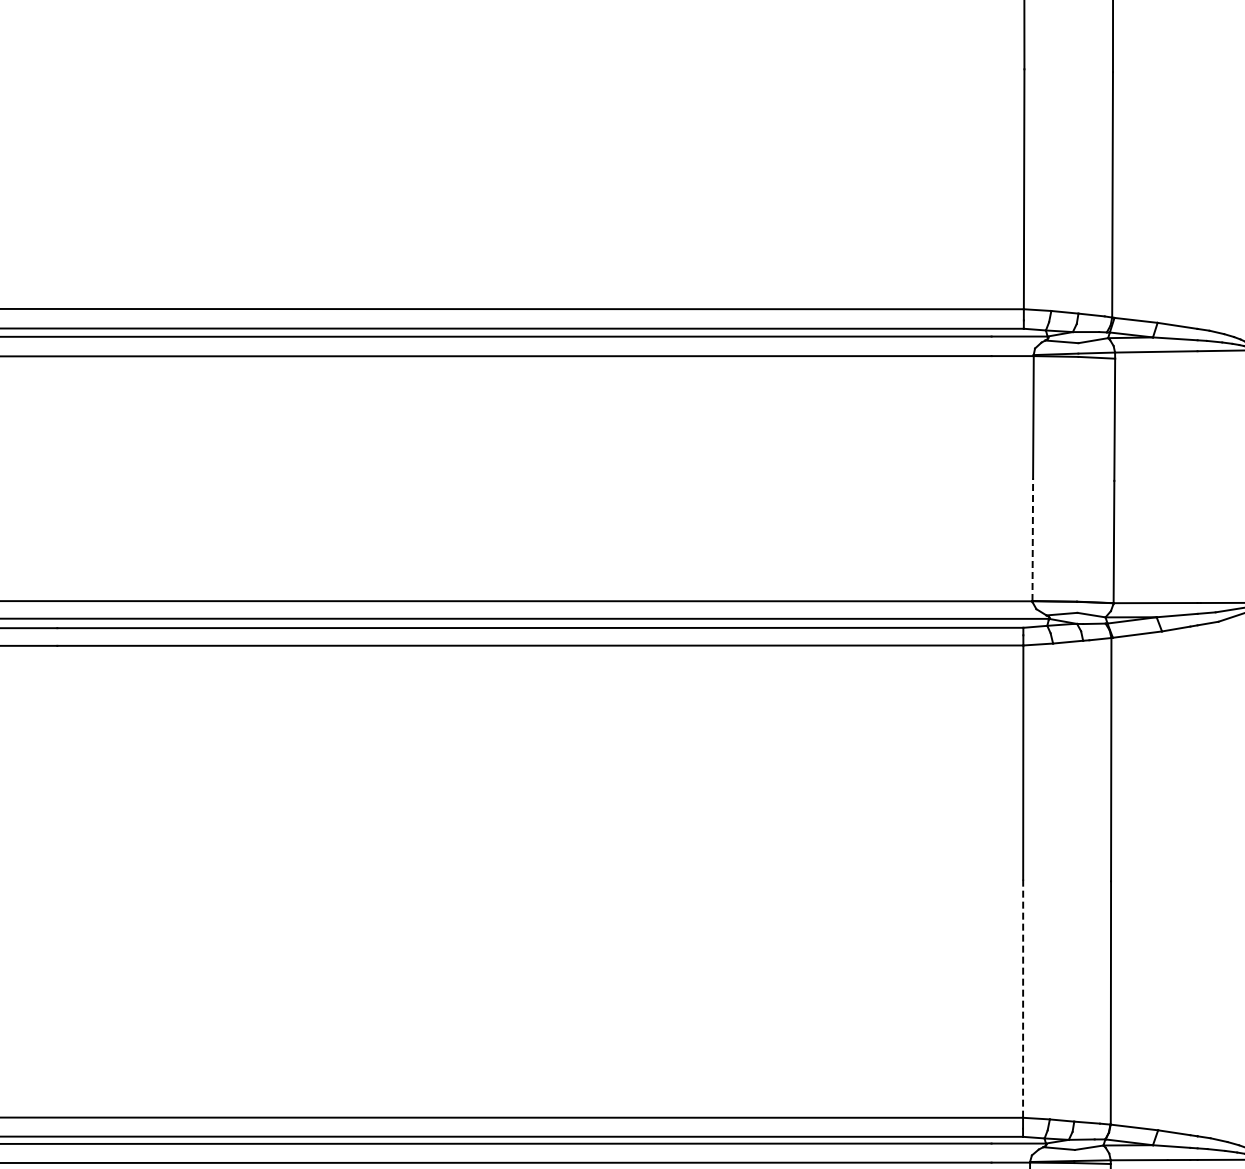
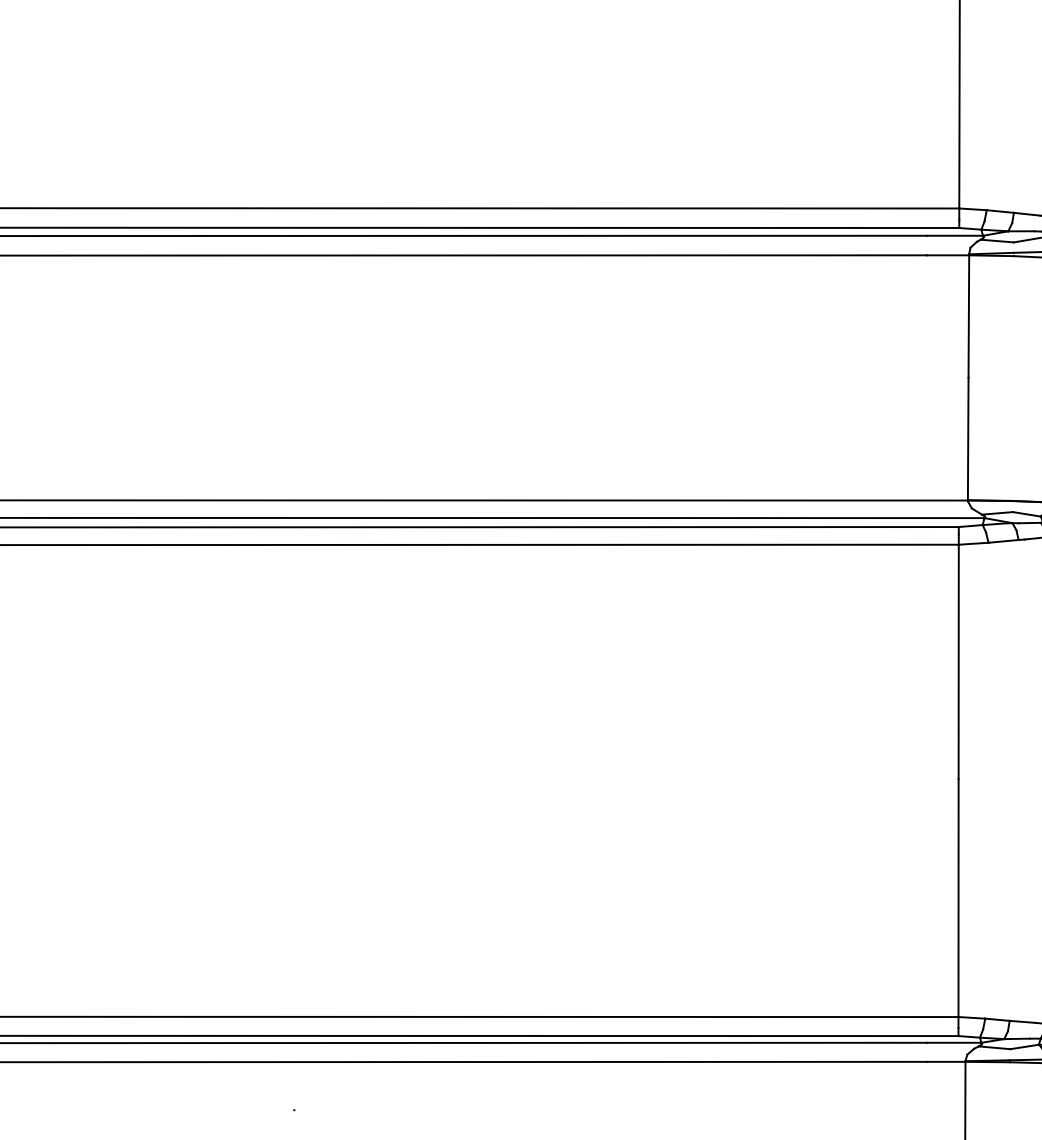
line: (1032, 539) -> (967, 438), dashed -> solid
line: (1023, 999) -> (958, 898), dashed -> solid

